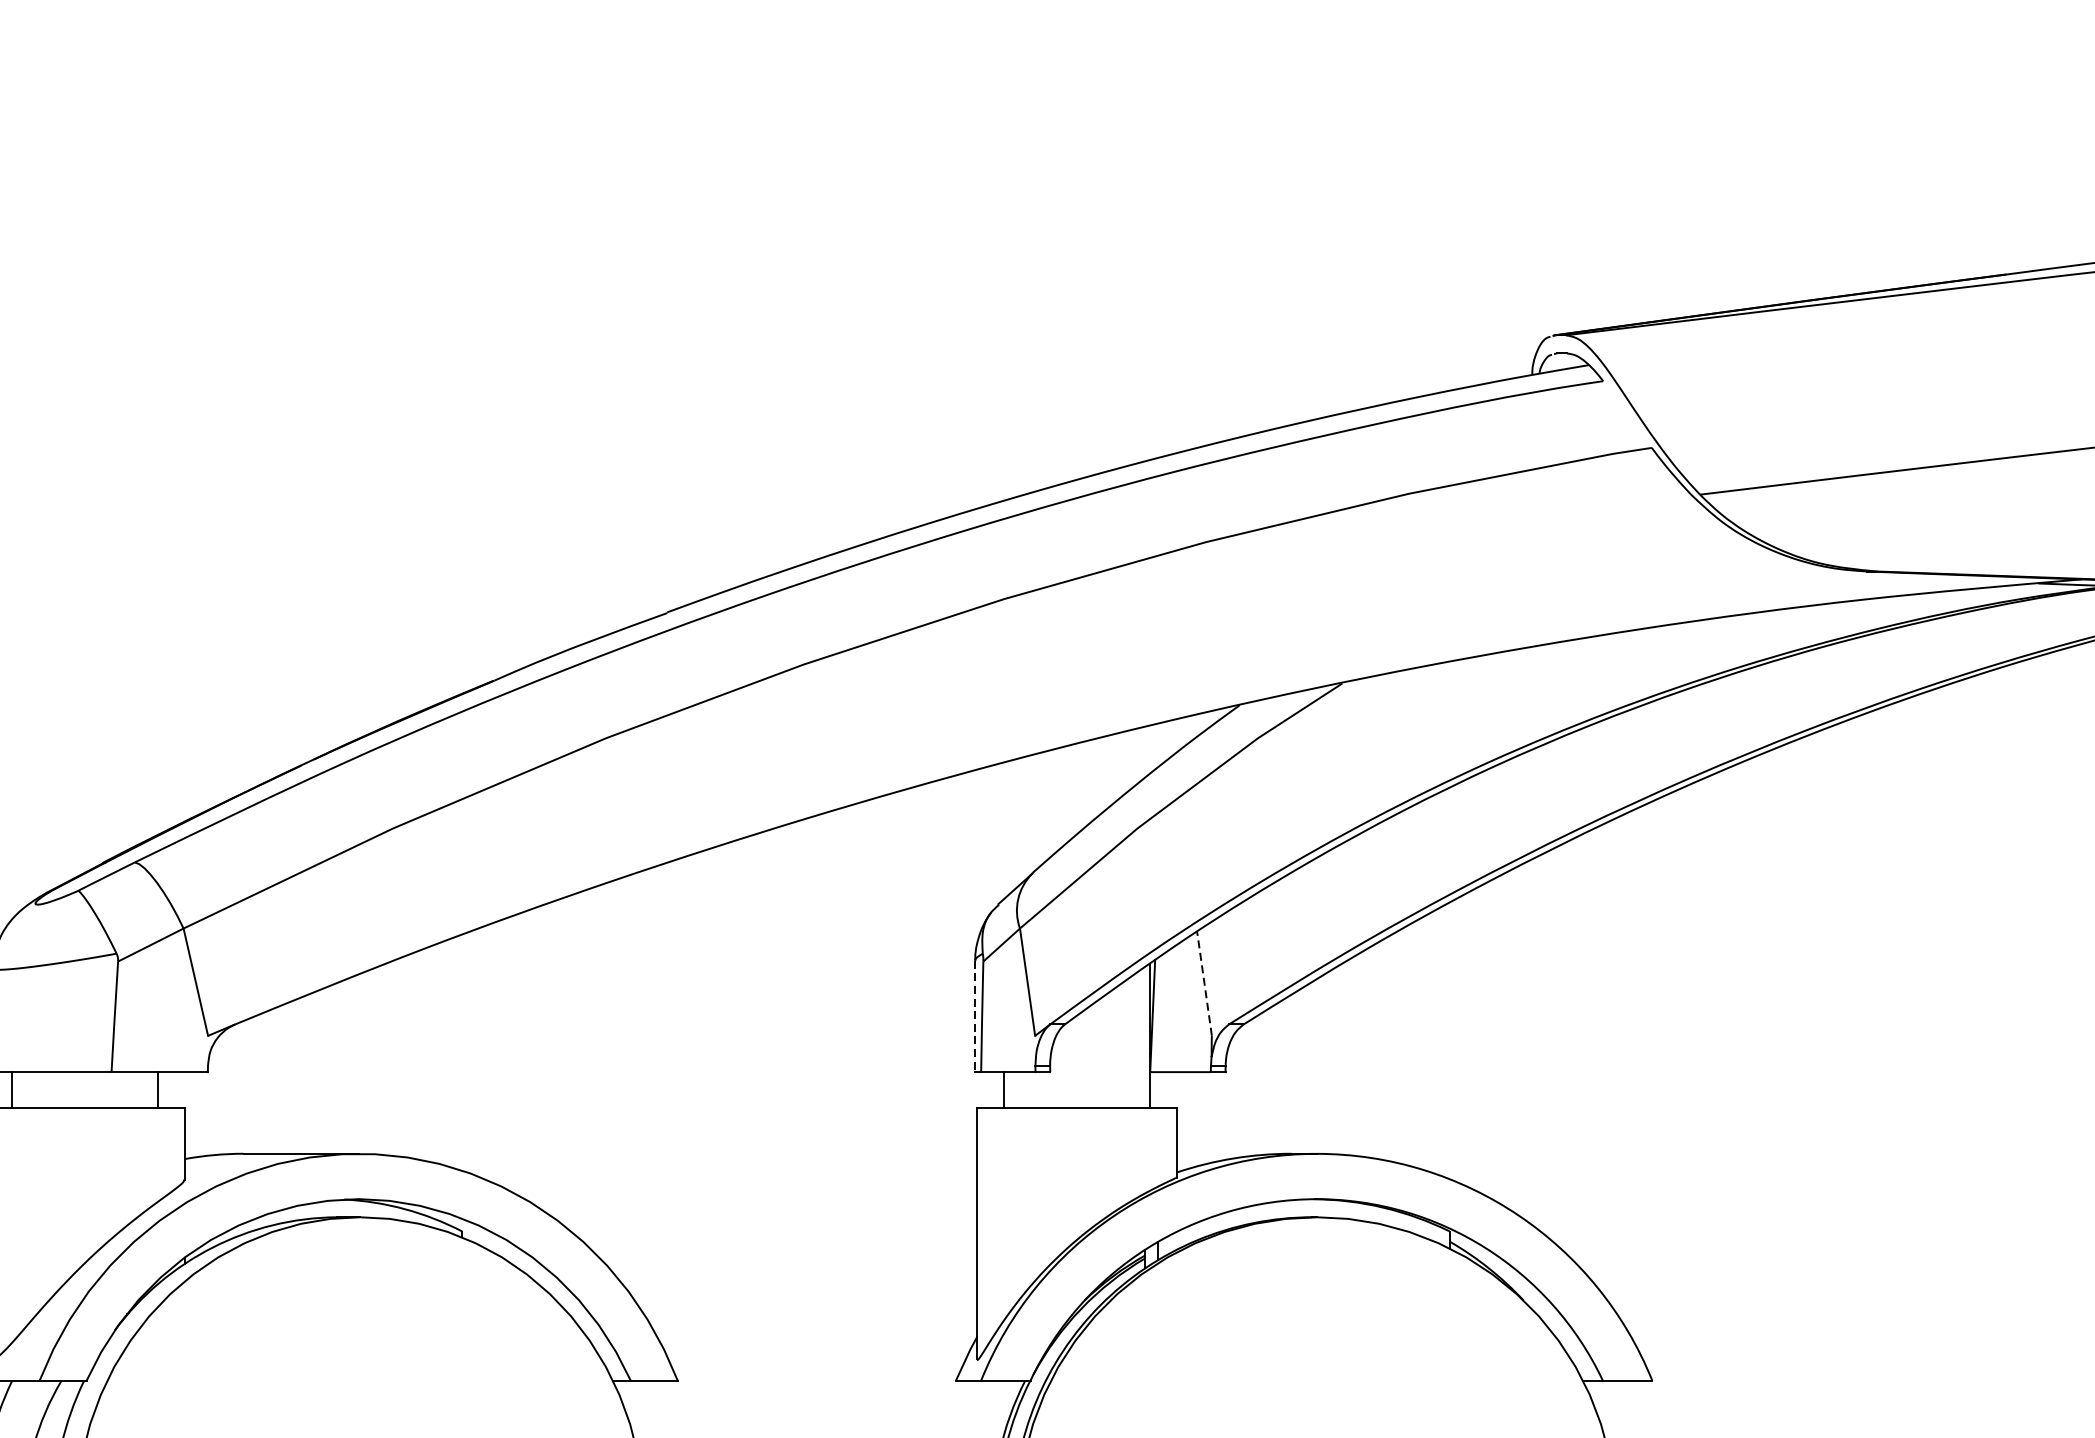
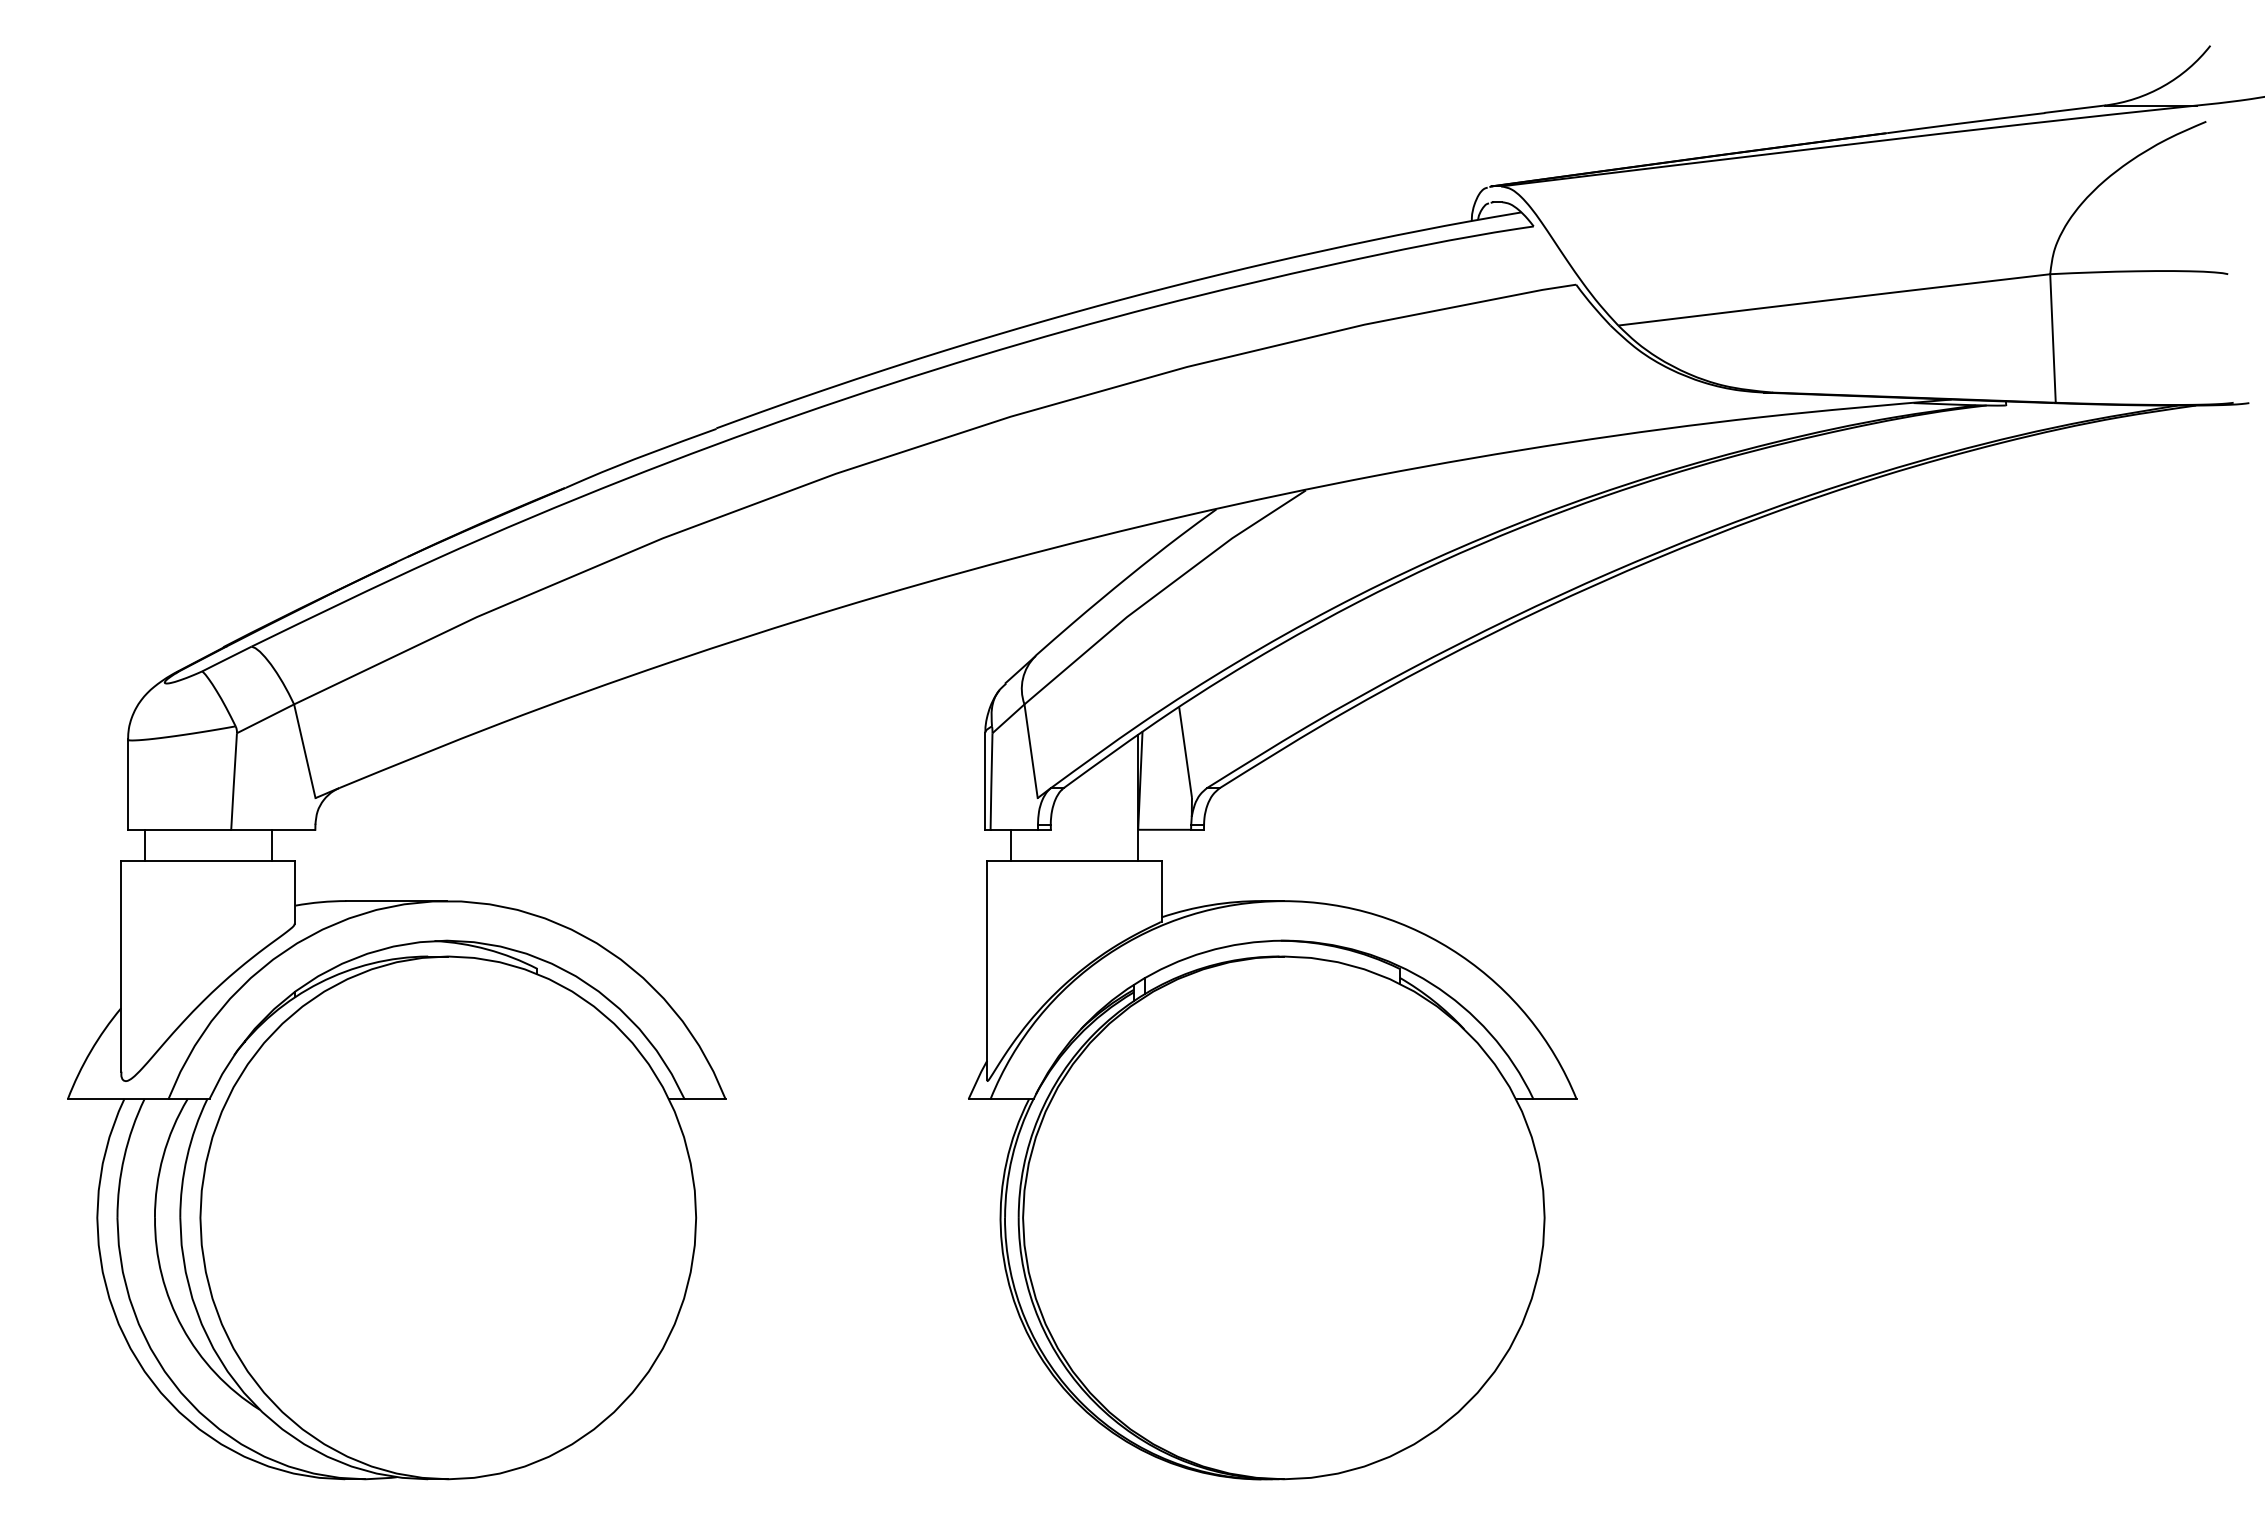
line: (1204, 983) -> (1185, 752), dashed -> solid
line: (975, 1016) -> (985, 781), dashed -> solid

